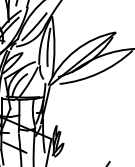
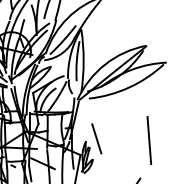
line: (67, 122) -> (96, 138), added
line: (118, 124) -> (149, 140), added

